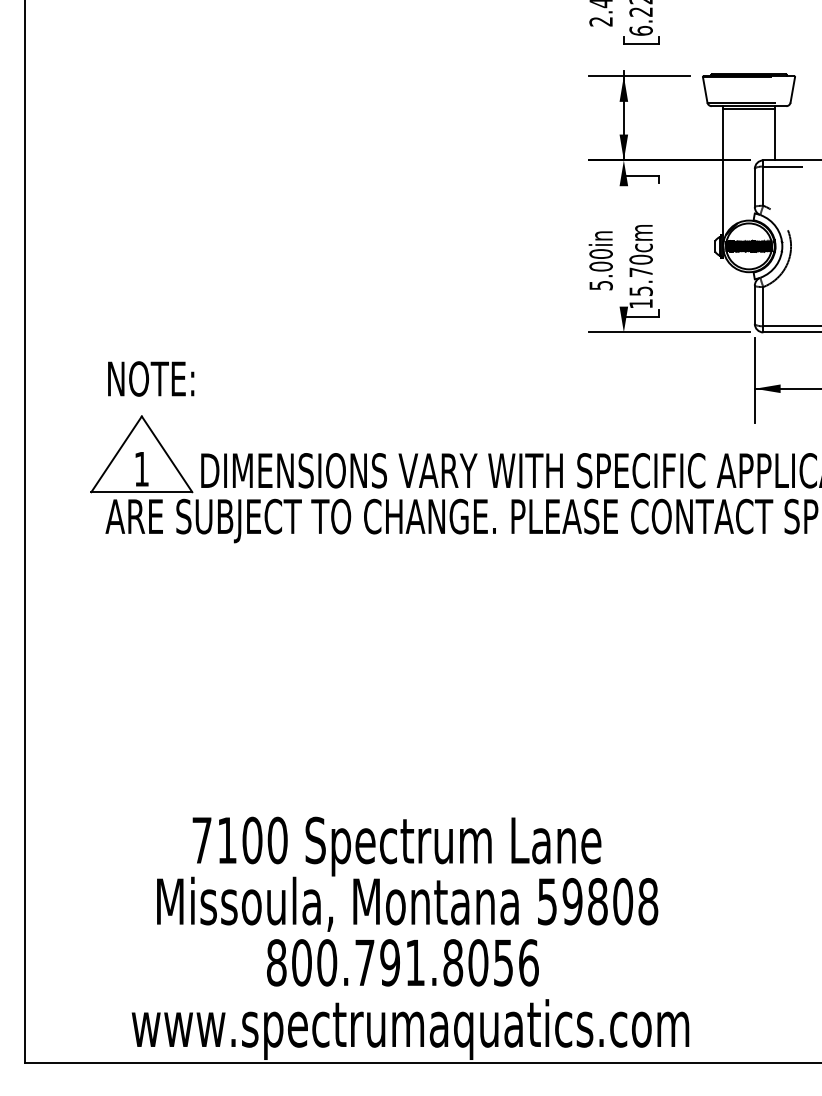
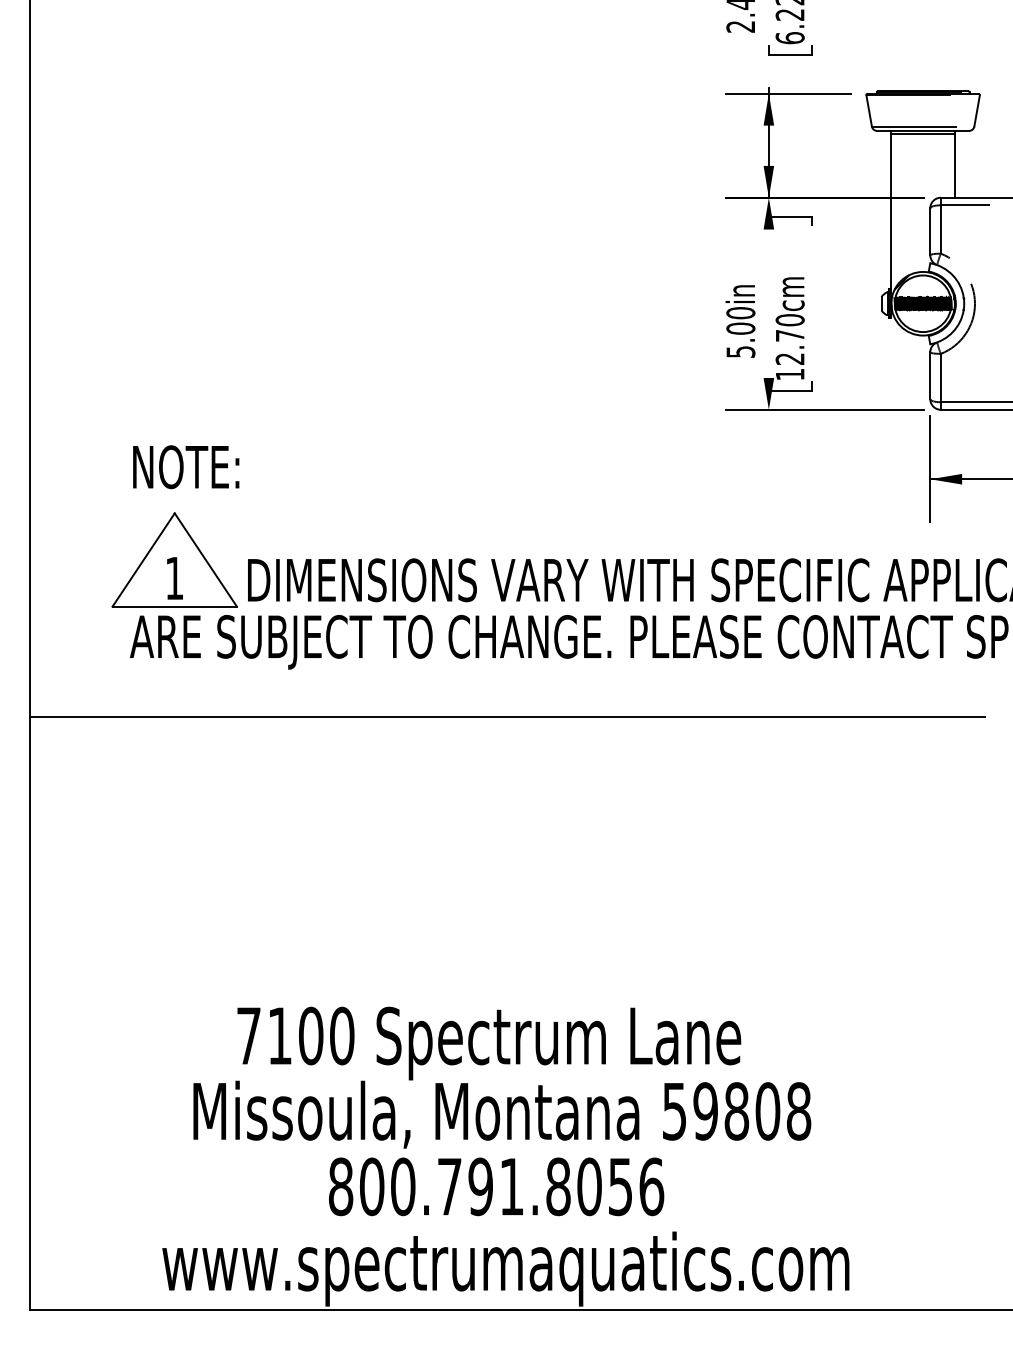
text: (640, 290) -> (789, 358), 15.70cm -> 12.70cm
line: (411, 581) -> (507, 716), added

